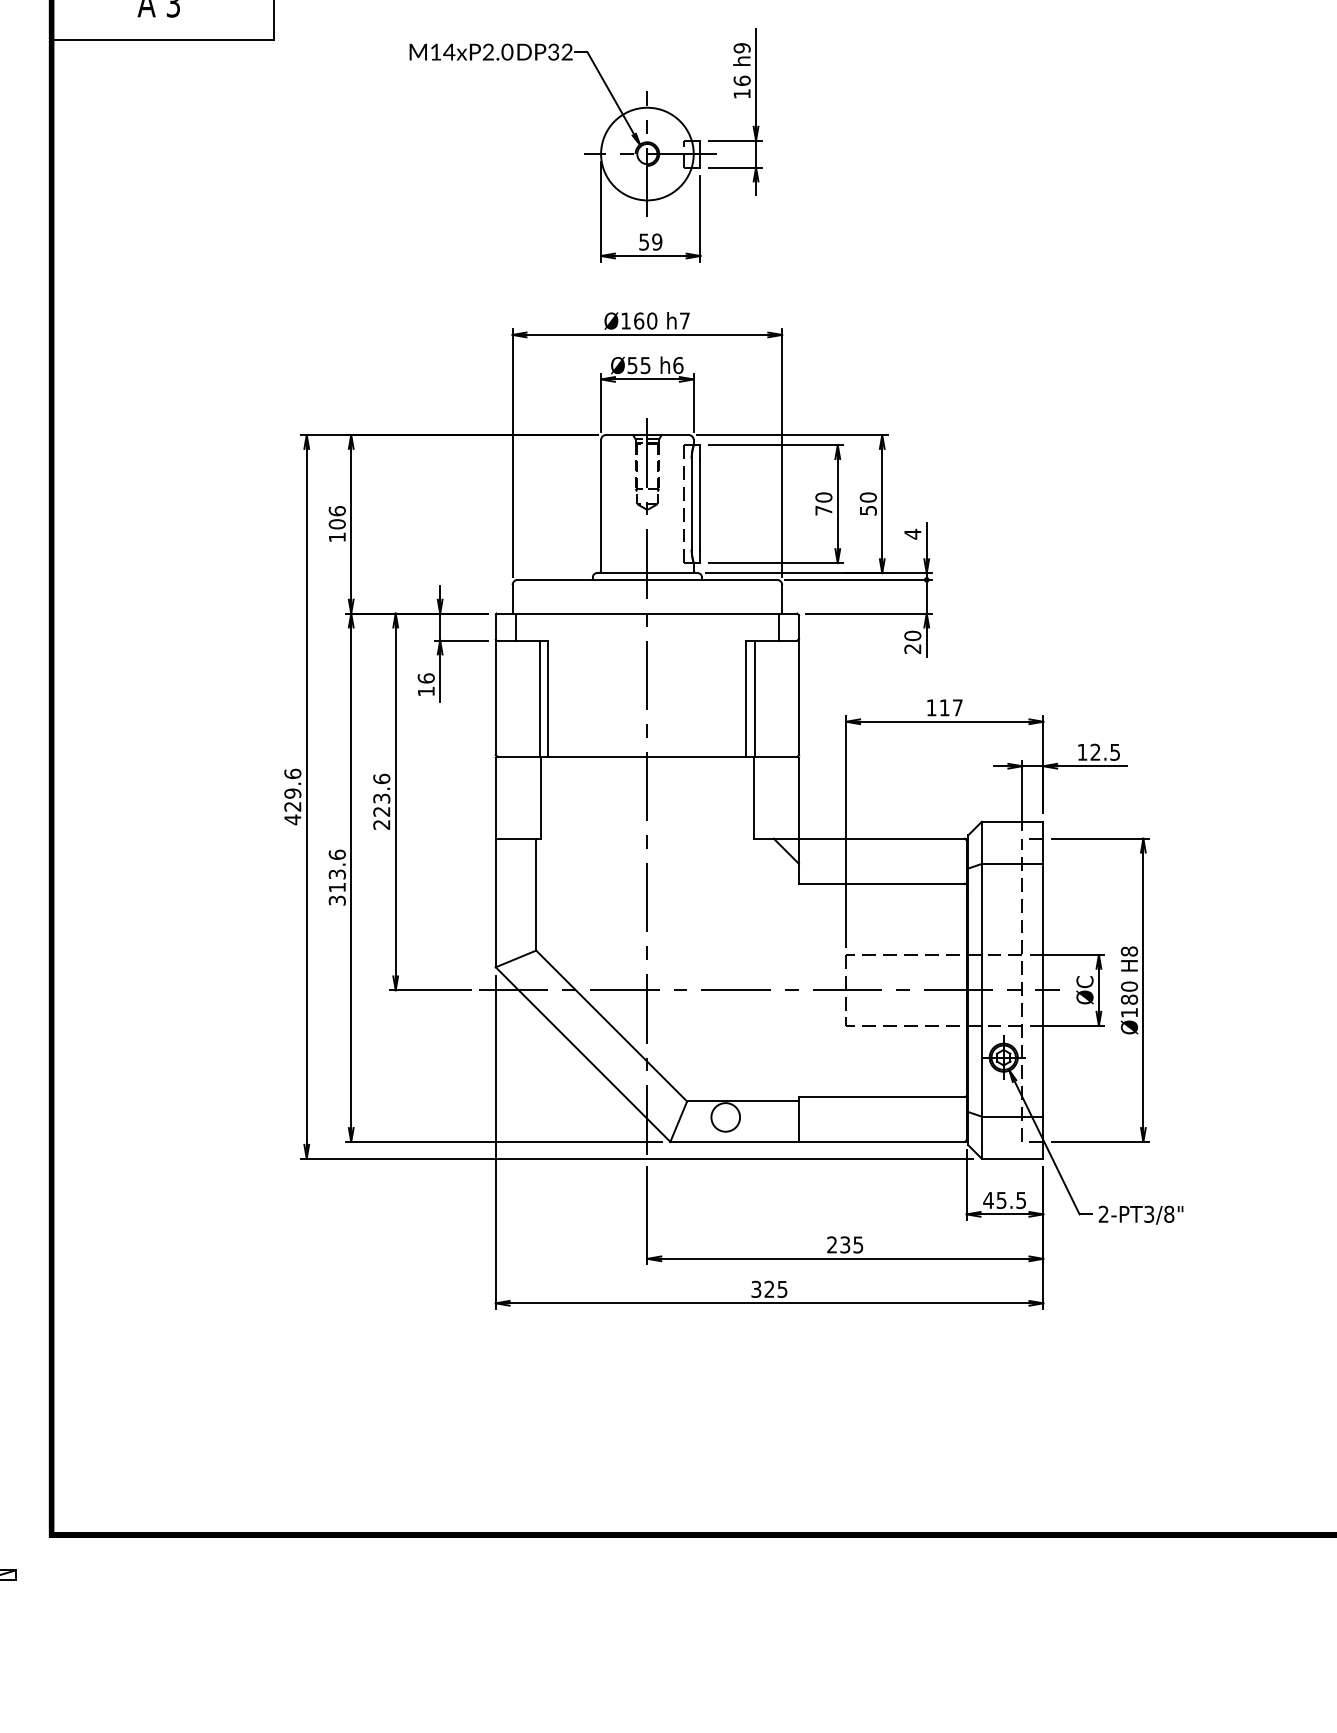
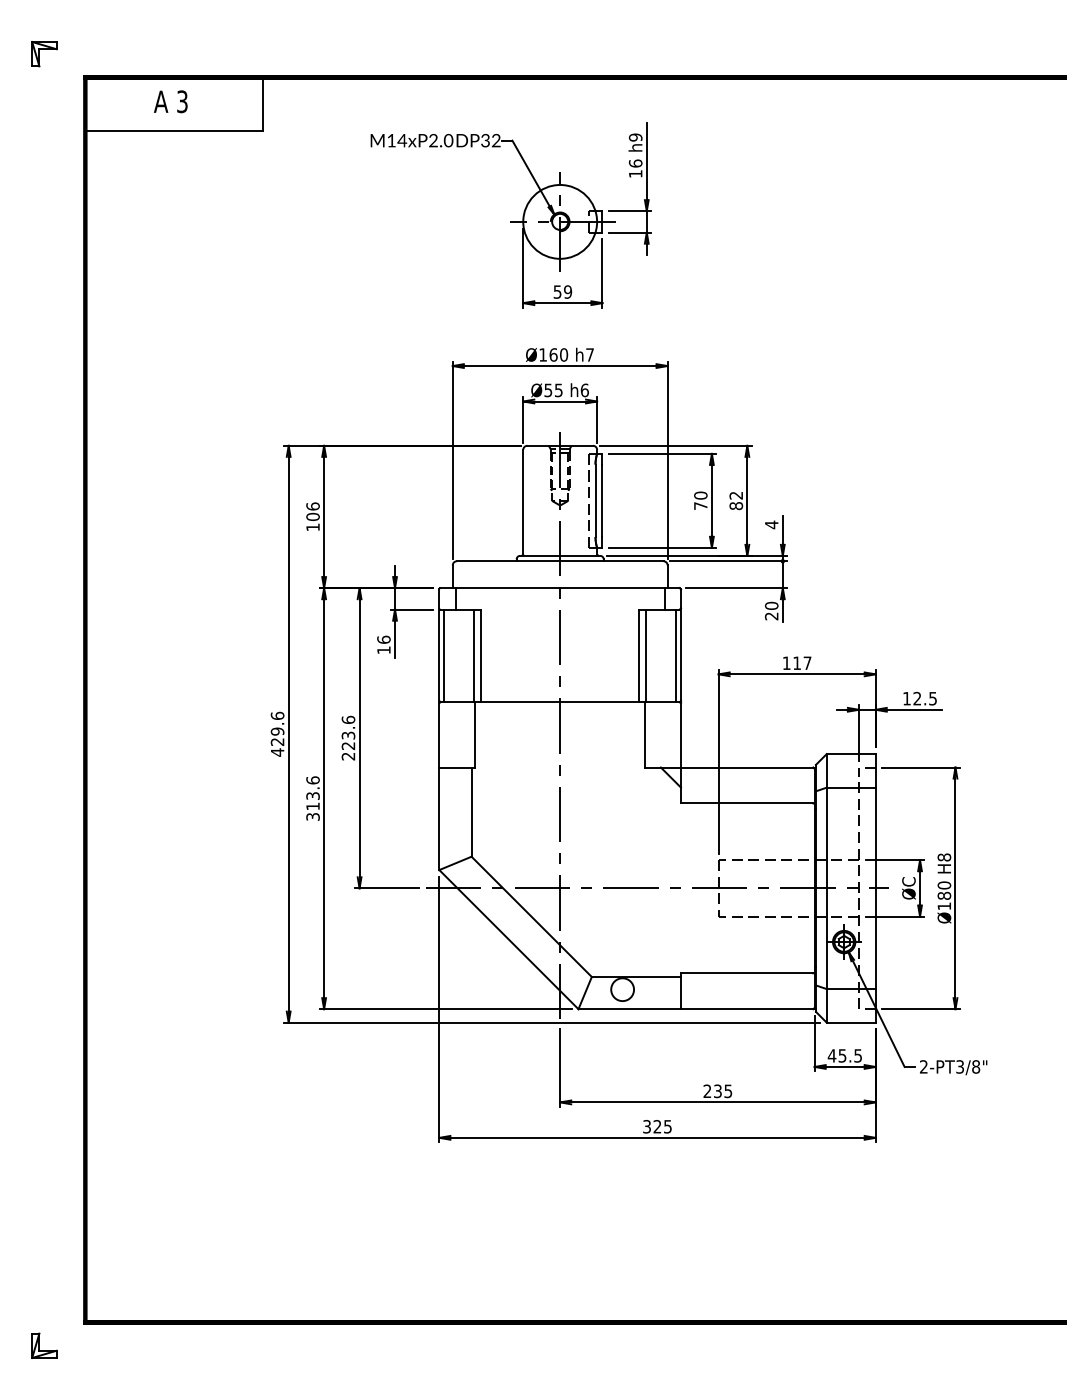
text: (868, 503) -> (736, 500), 50 -> 82
line: (502, 698) -> (444, 655), added
line: (793, 698) -> (676, 655), added

